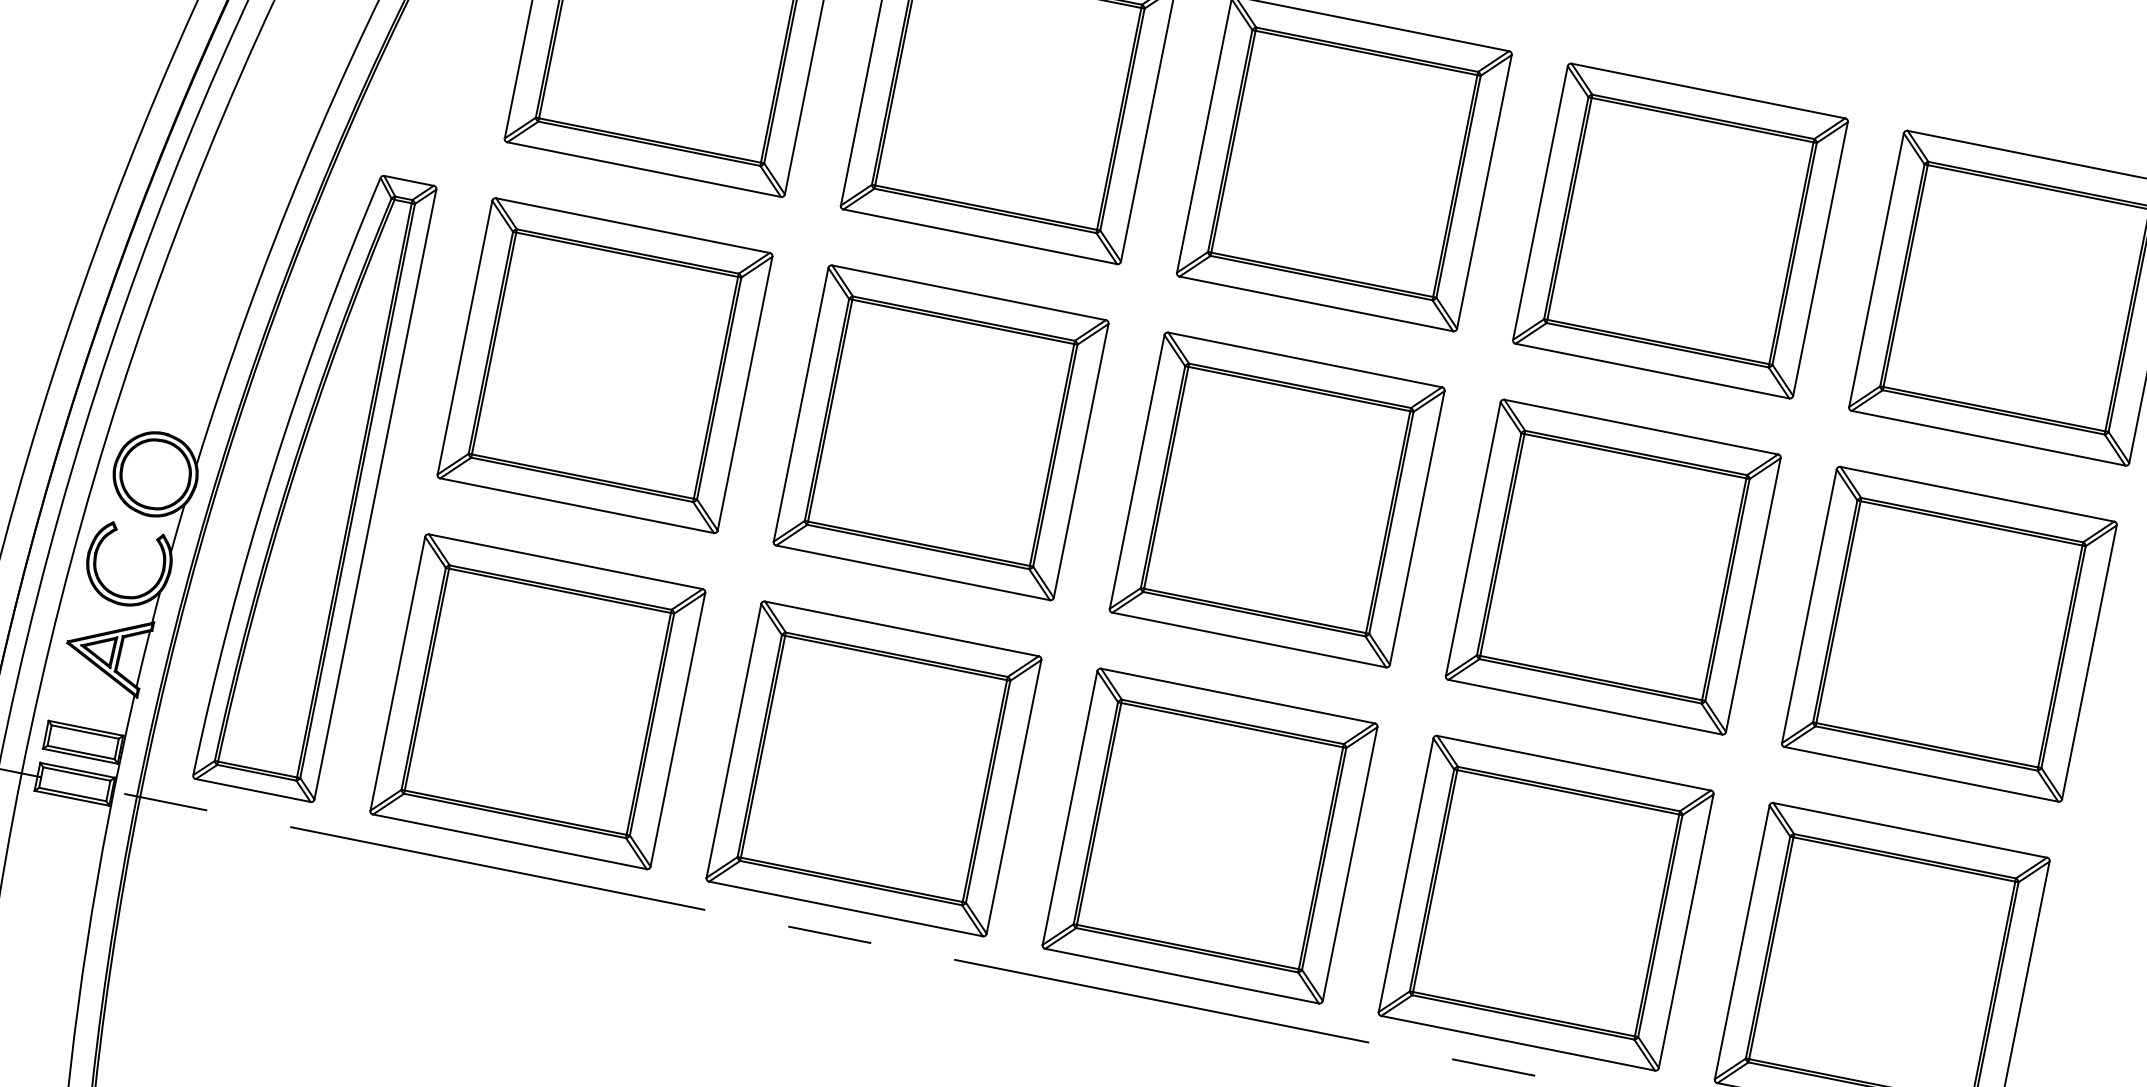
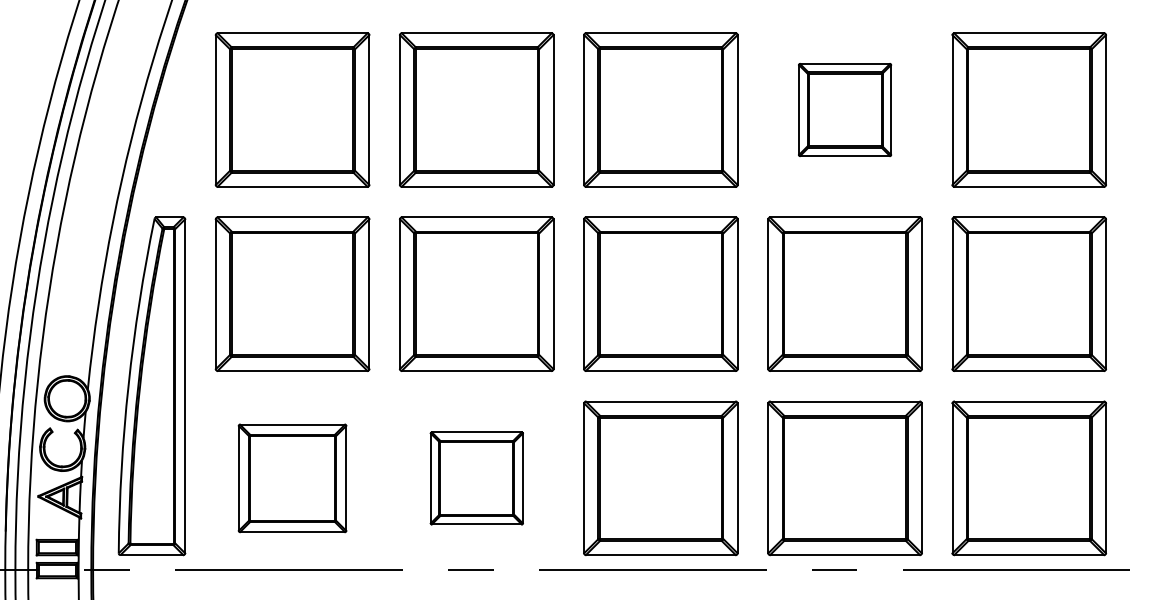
part: (1679, 229) -> (844, 109), size x0.6
part: (537, 701) -> (292, 478), size x0.7
part: (873, 769) -> (476, 478), size x0.6

